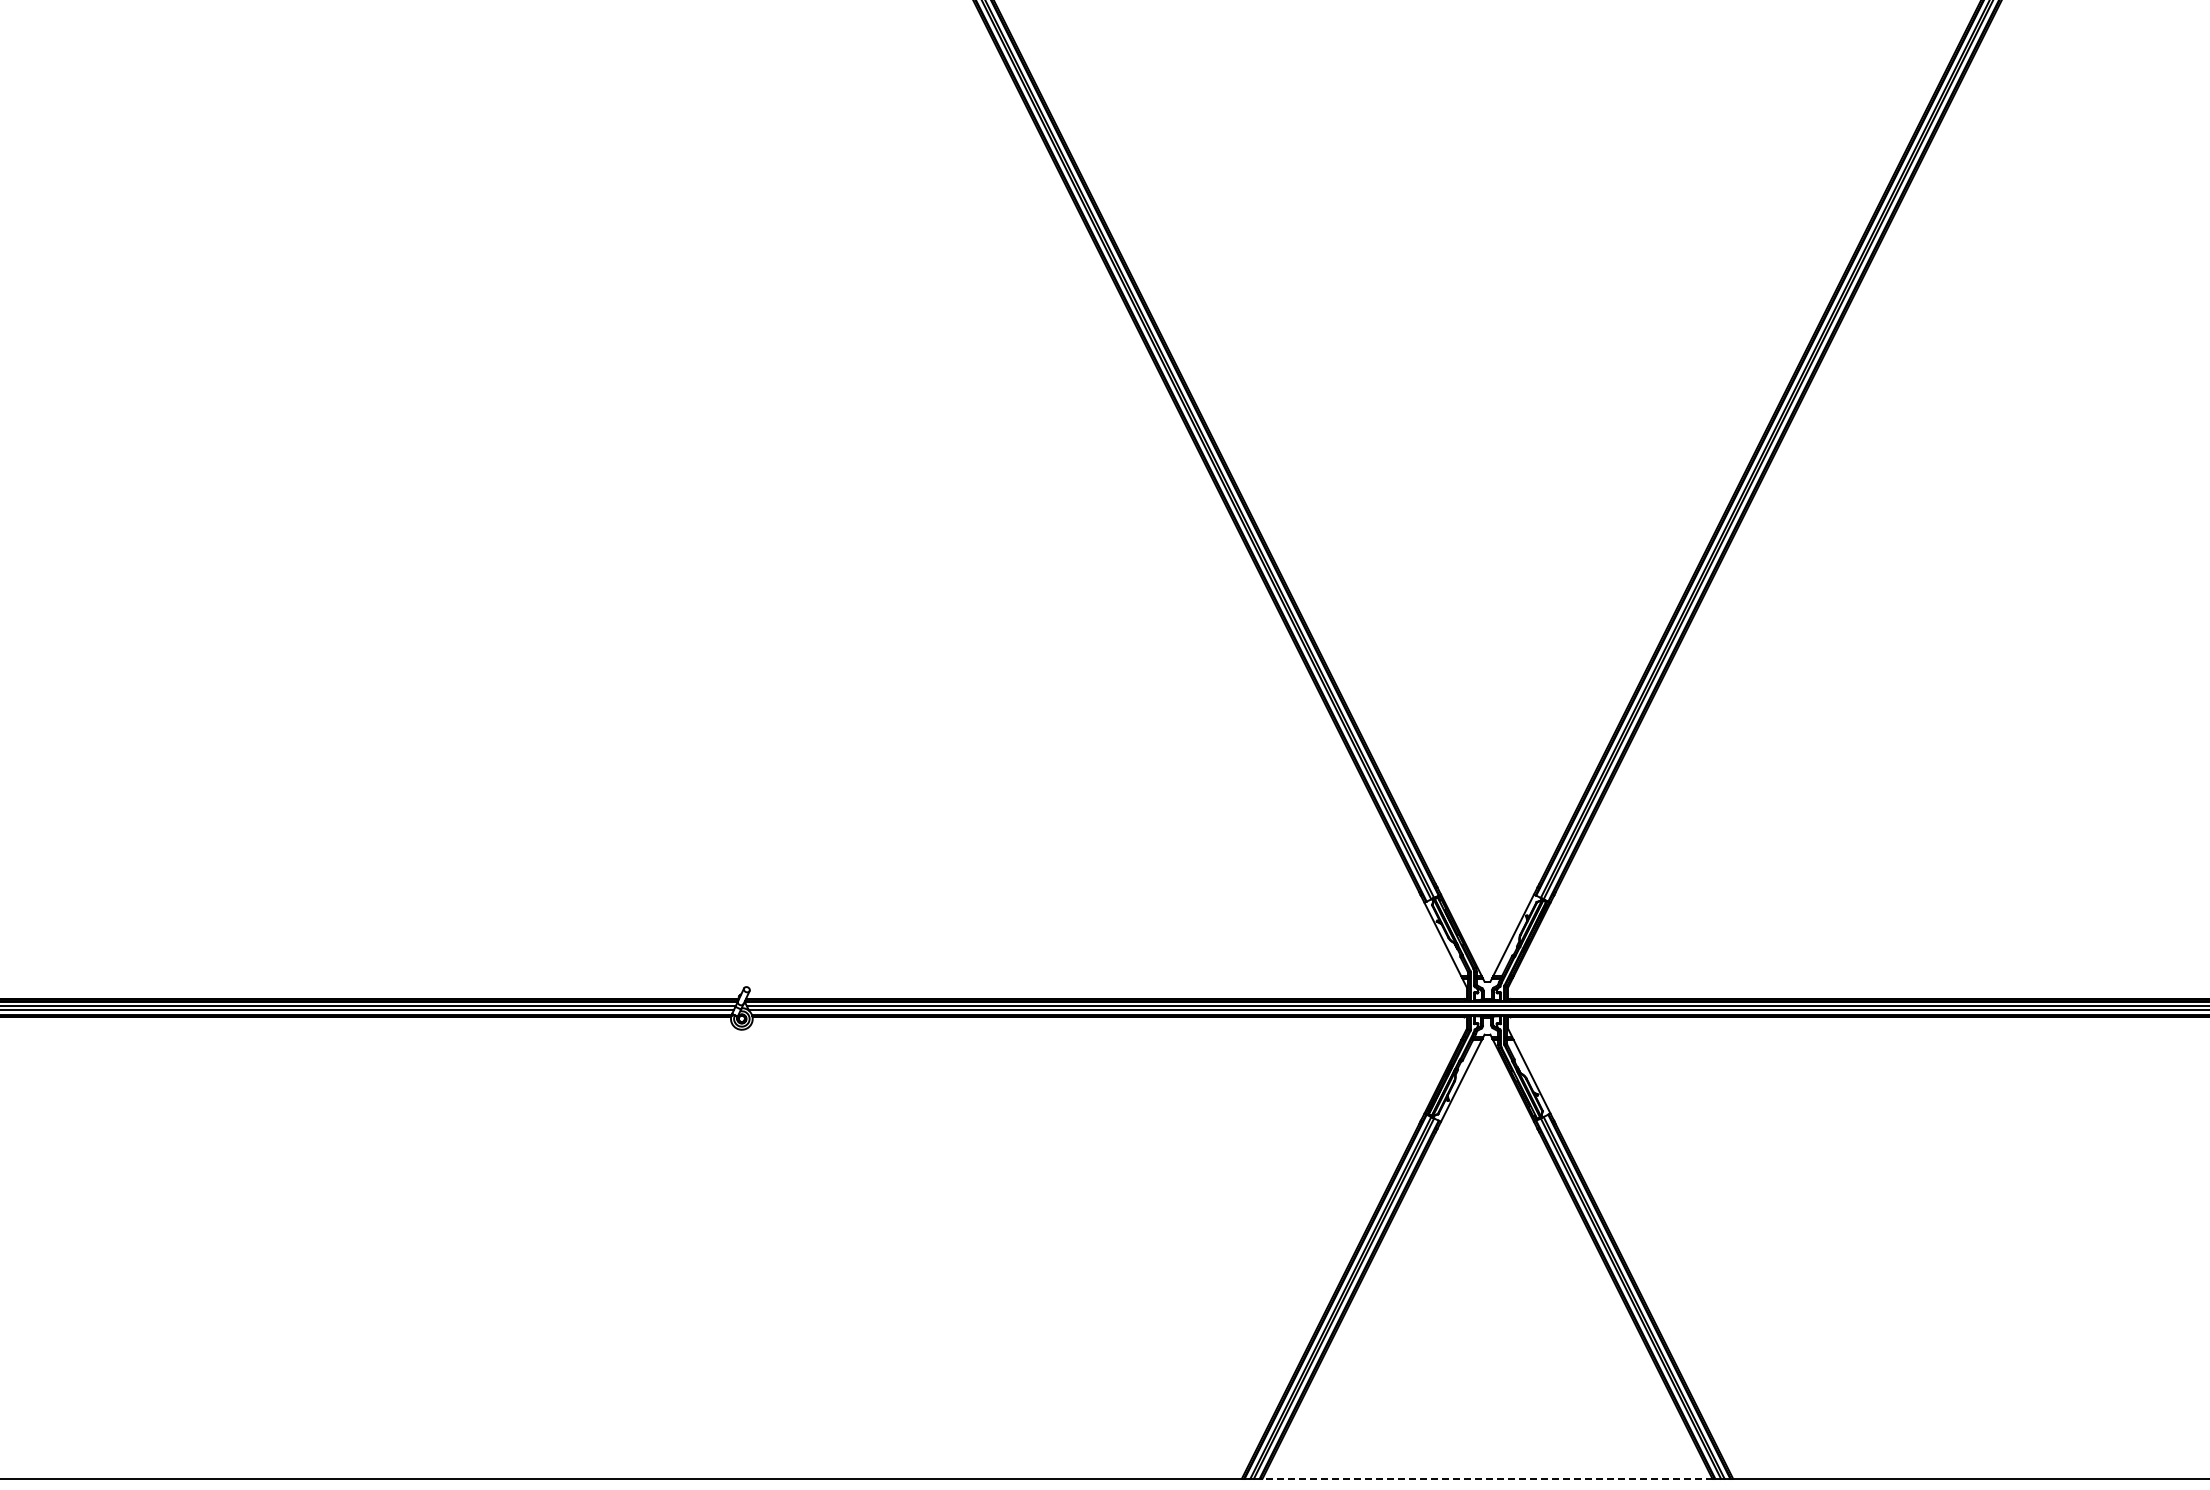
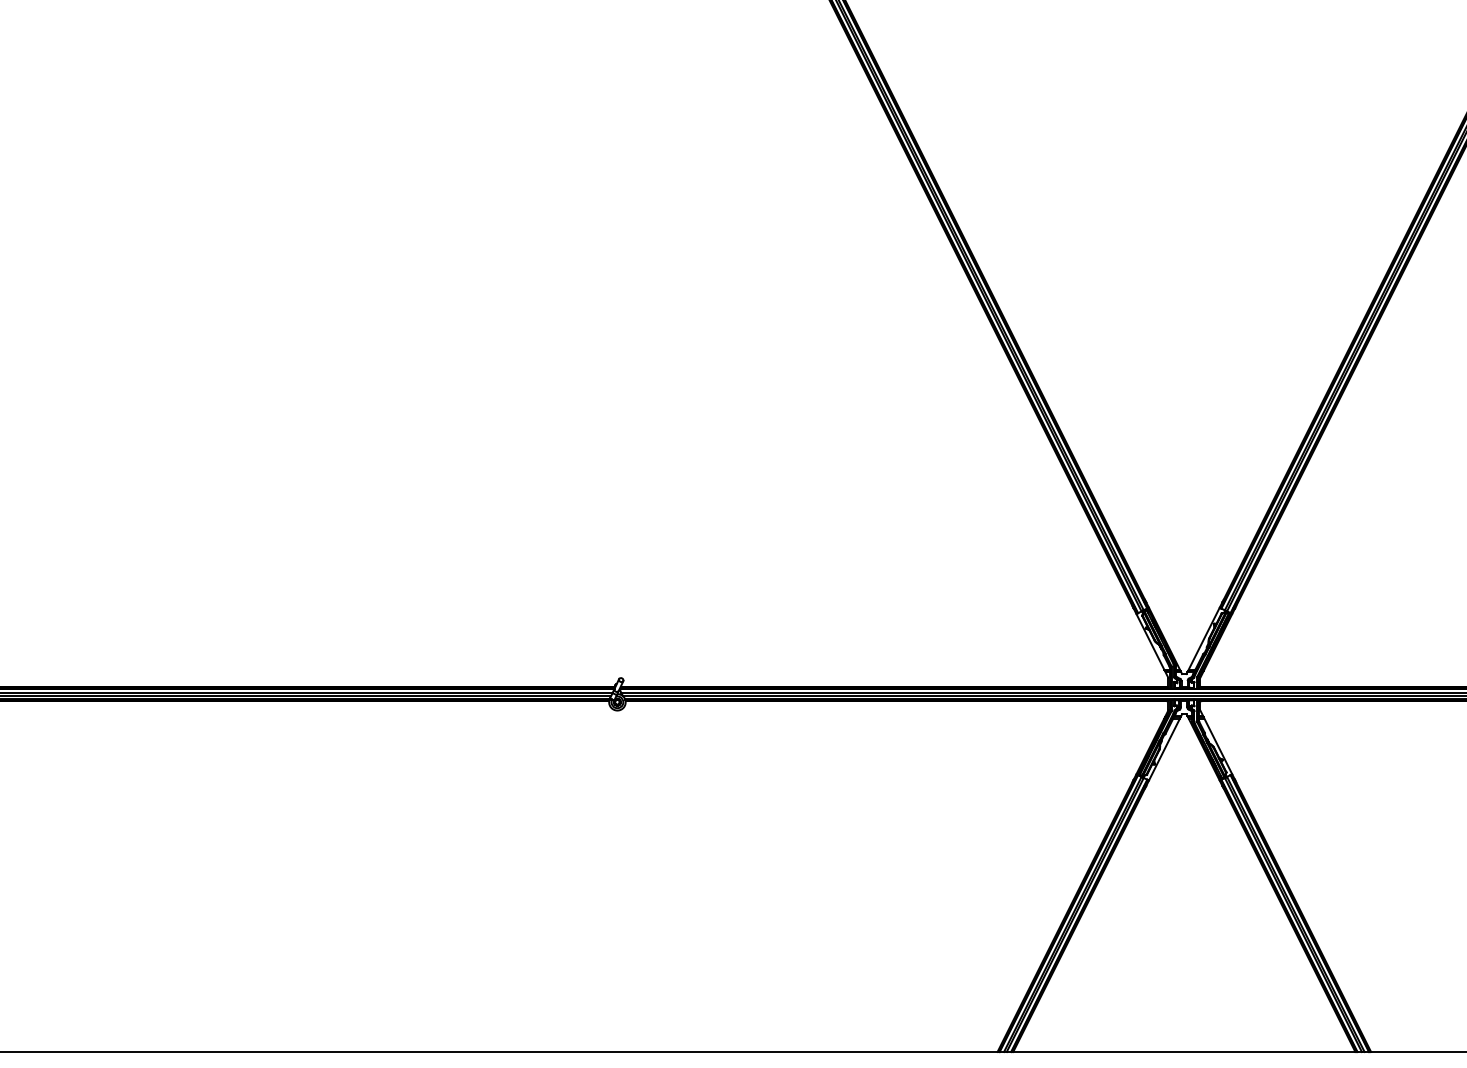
line: (1487, 1478) -> (1184, 1051), dashed -> solid

